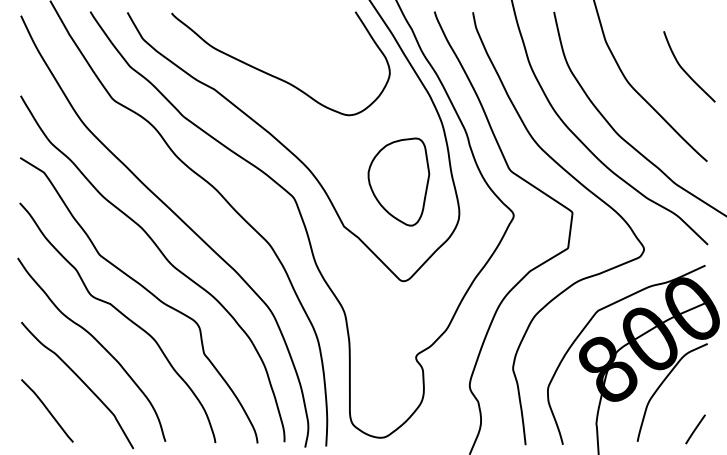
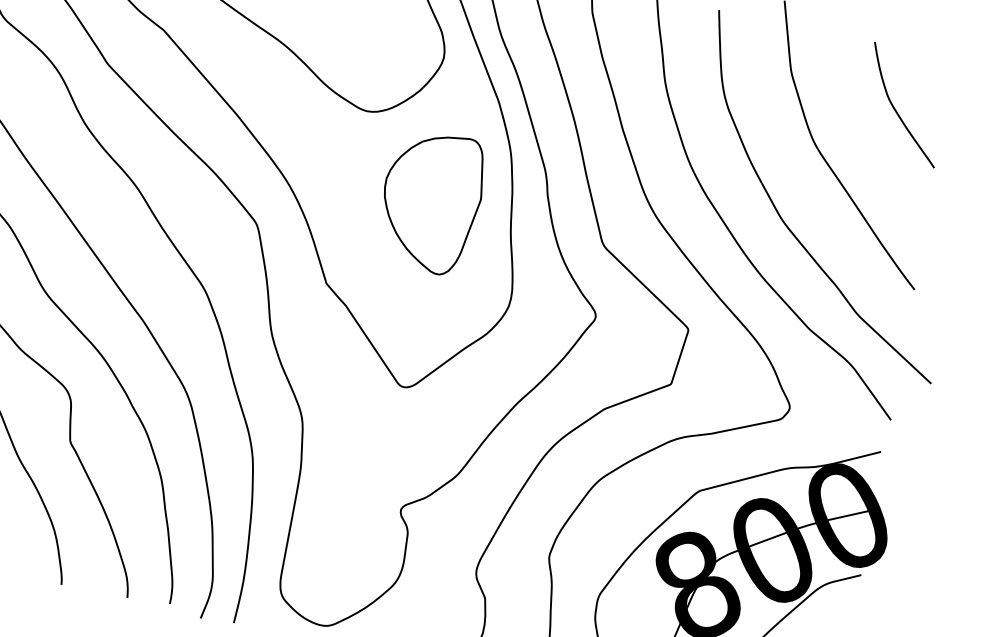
curve: (685, 70) -> (897, 109), moved
part: (398, 181) -> (430, 201), moved

